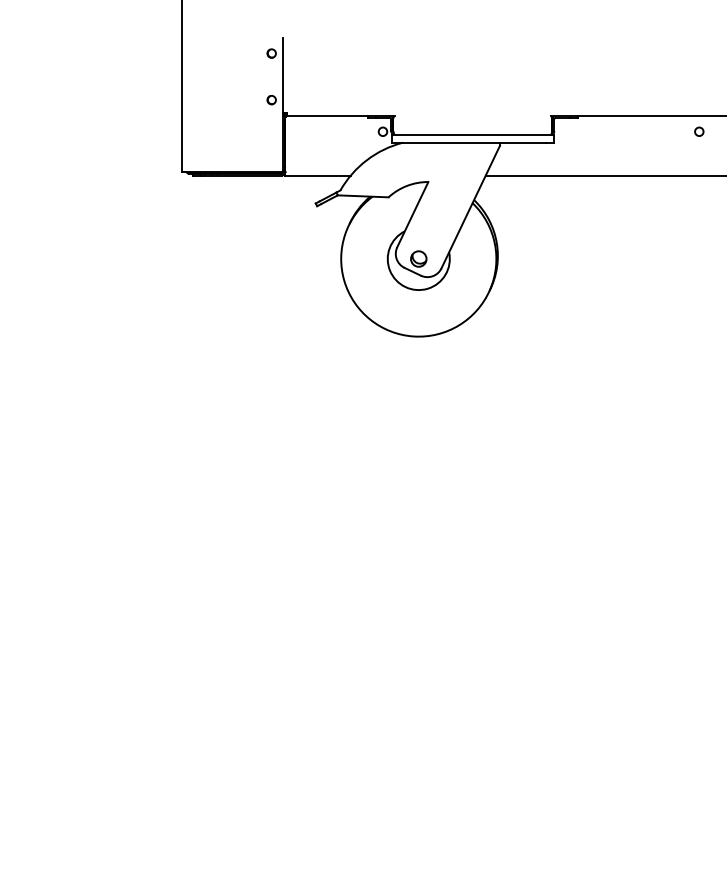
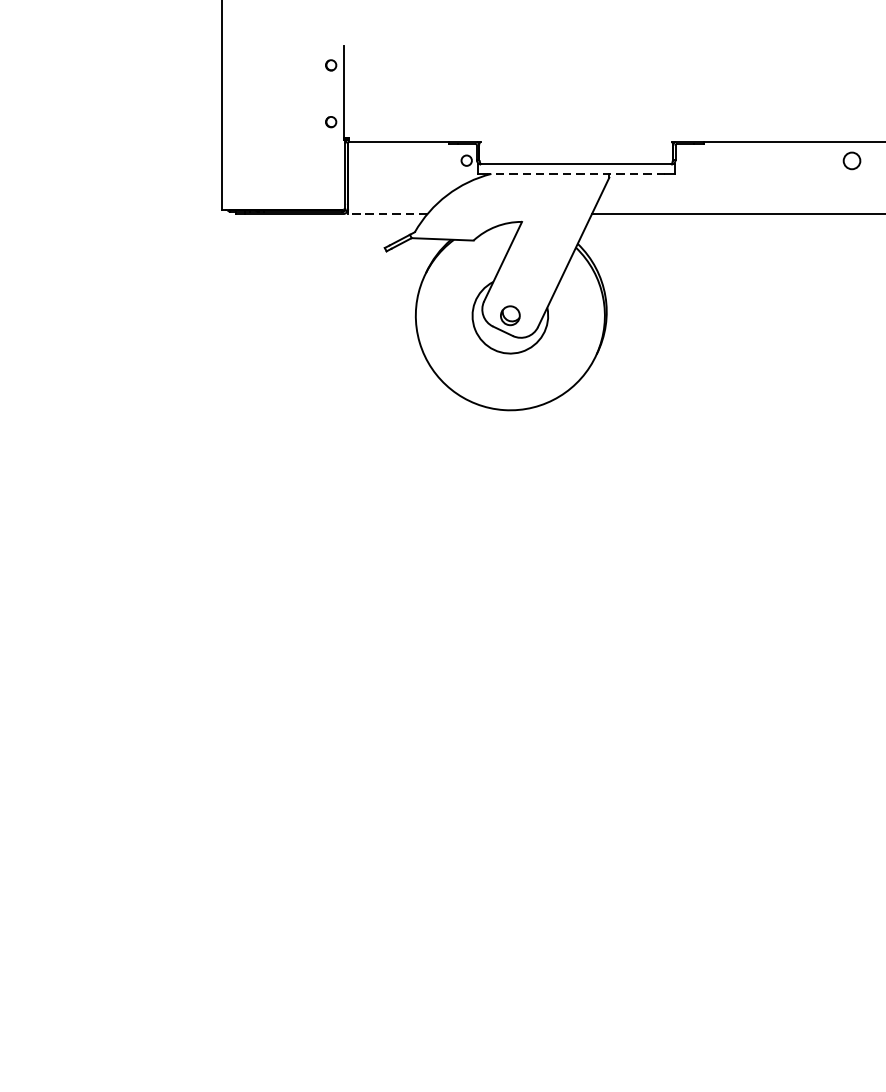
circle: (699, 131) -> (852, 160), size x1.6
line: (472, 142) -> (575, 173), solid -> dashed
line: (318, 175) -> (388, 213), solid -> dashed

